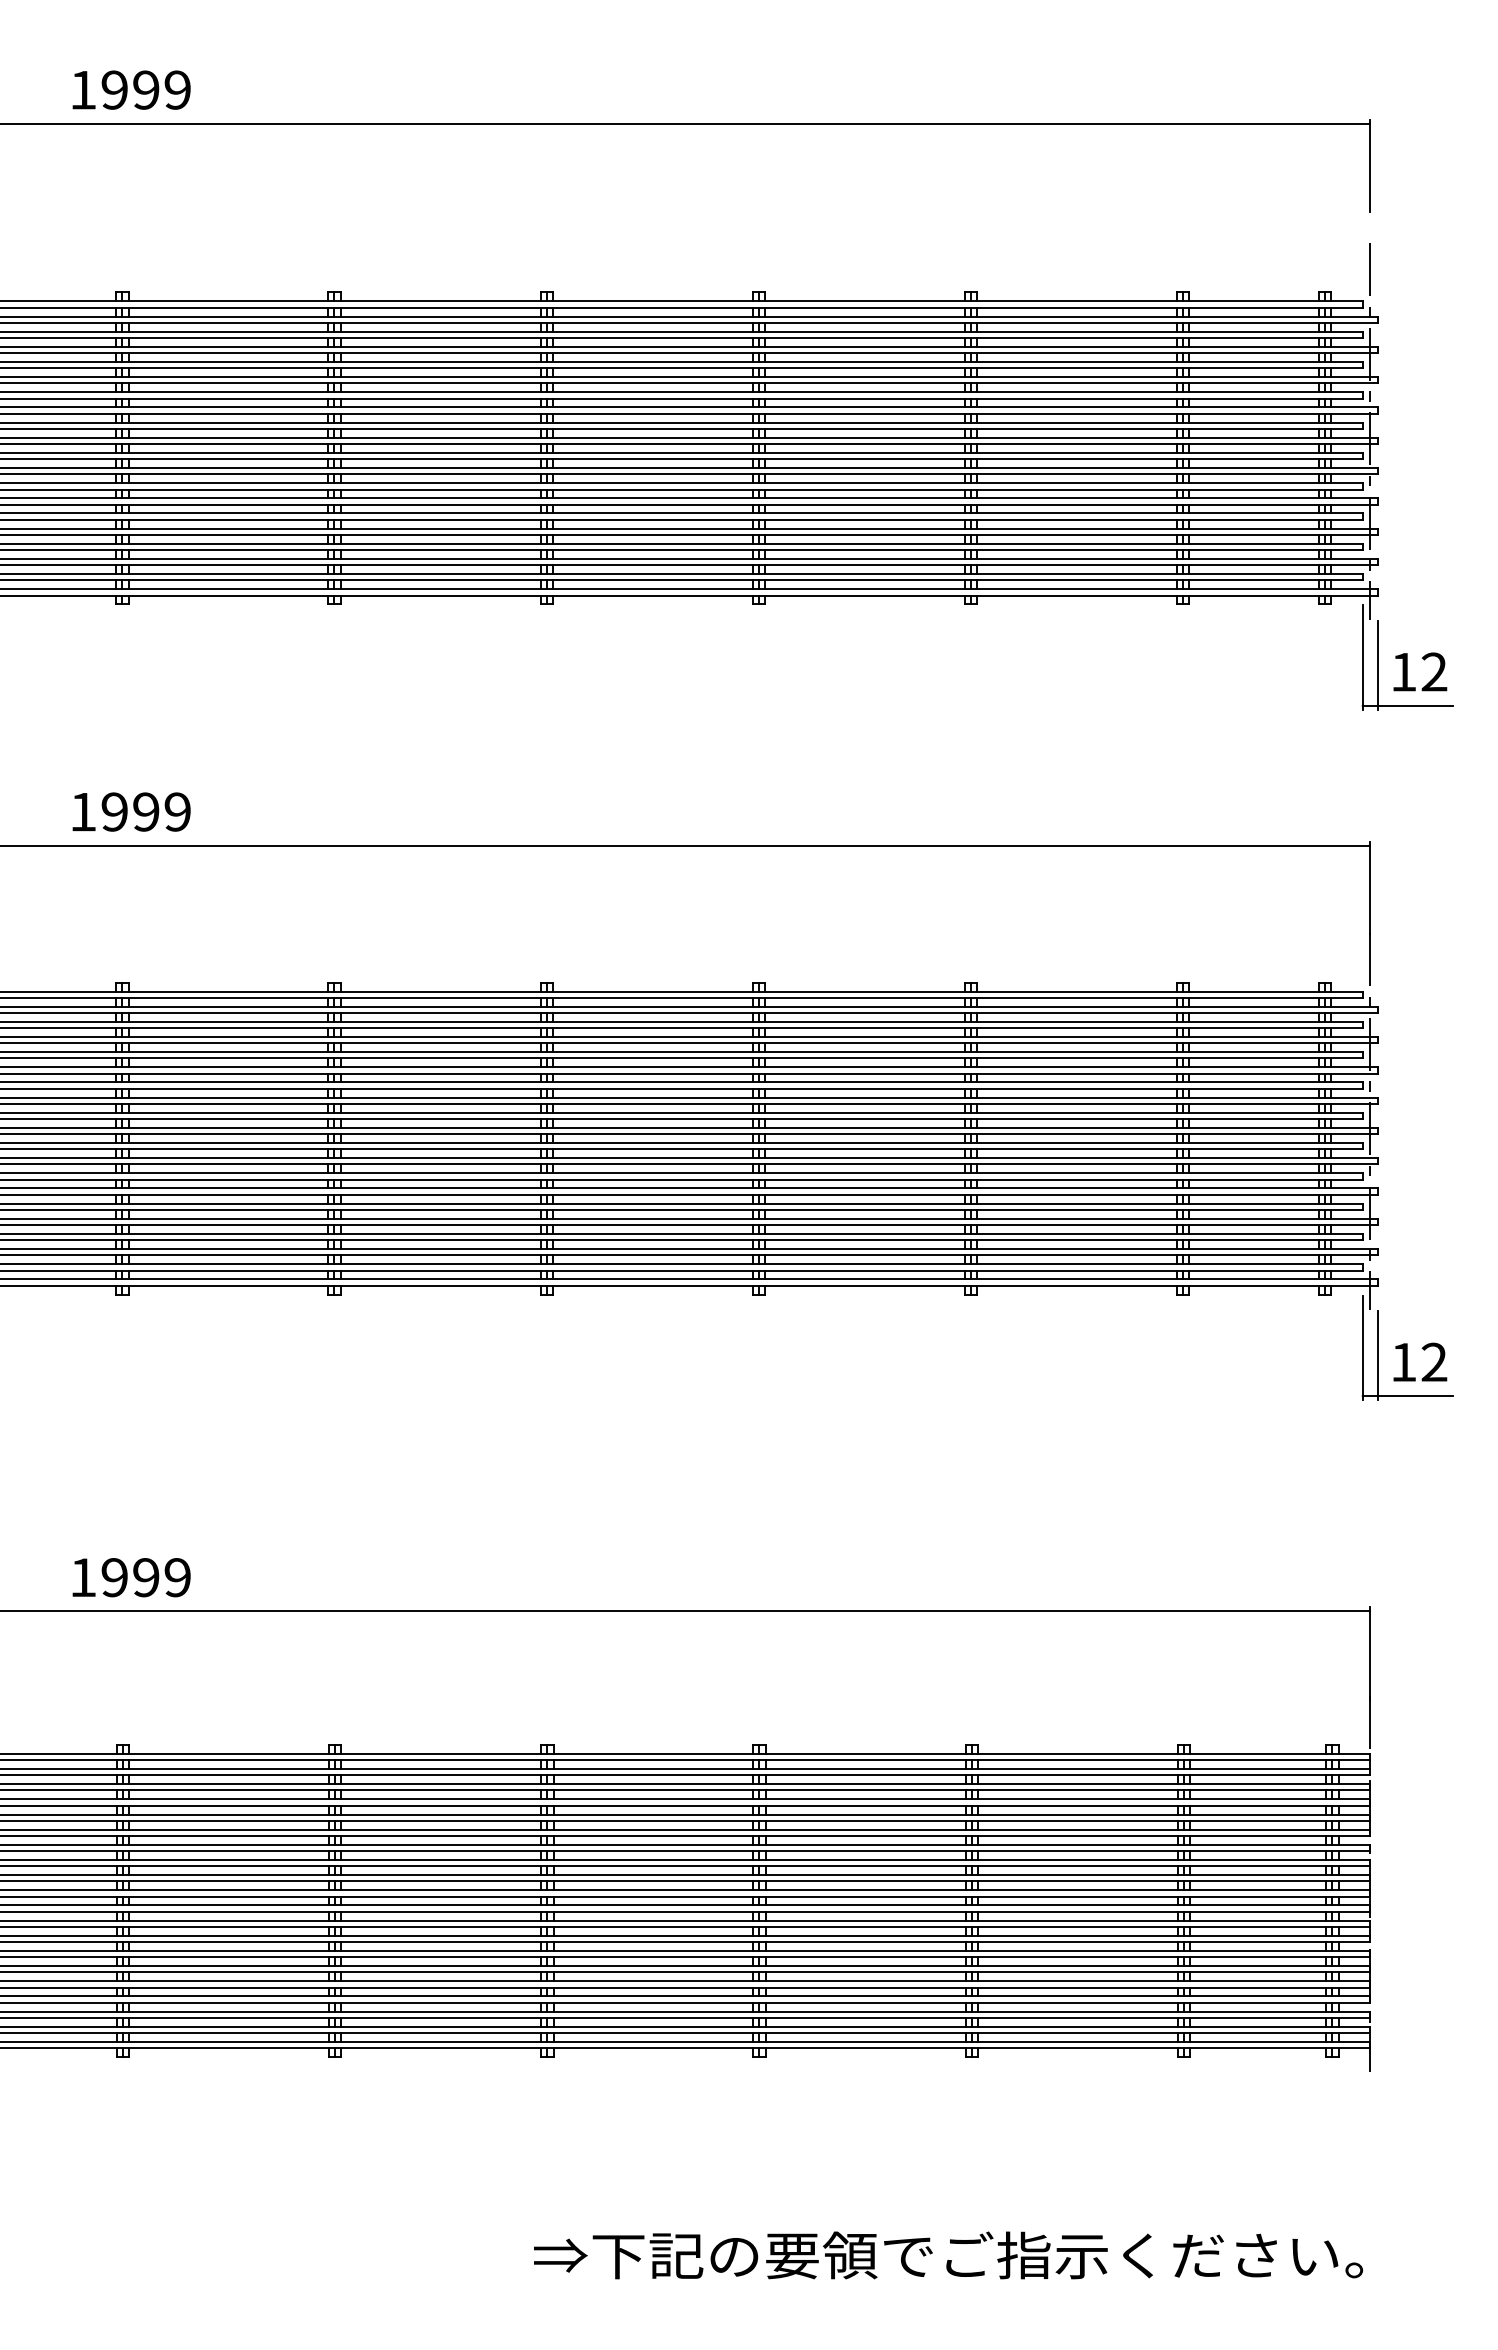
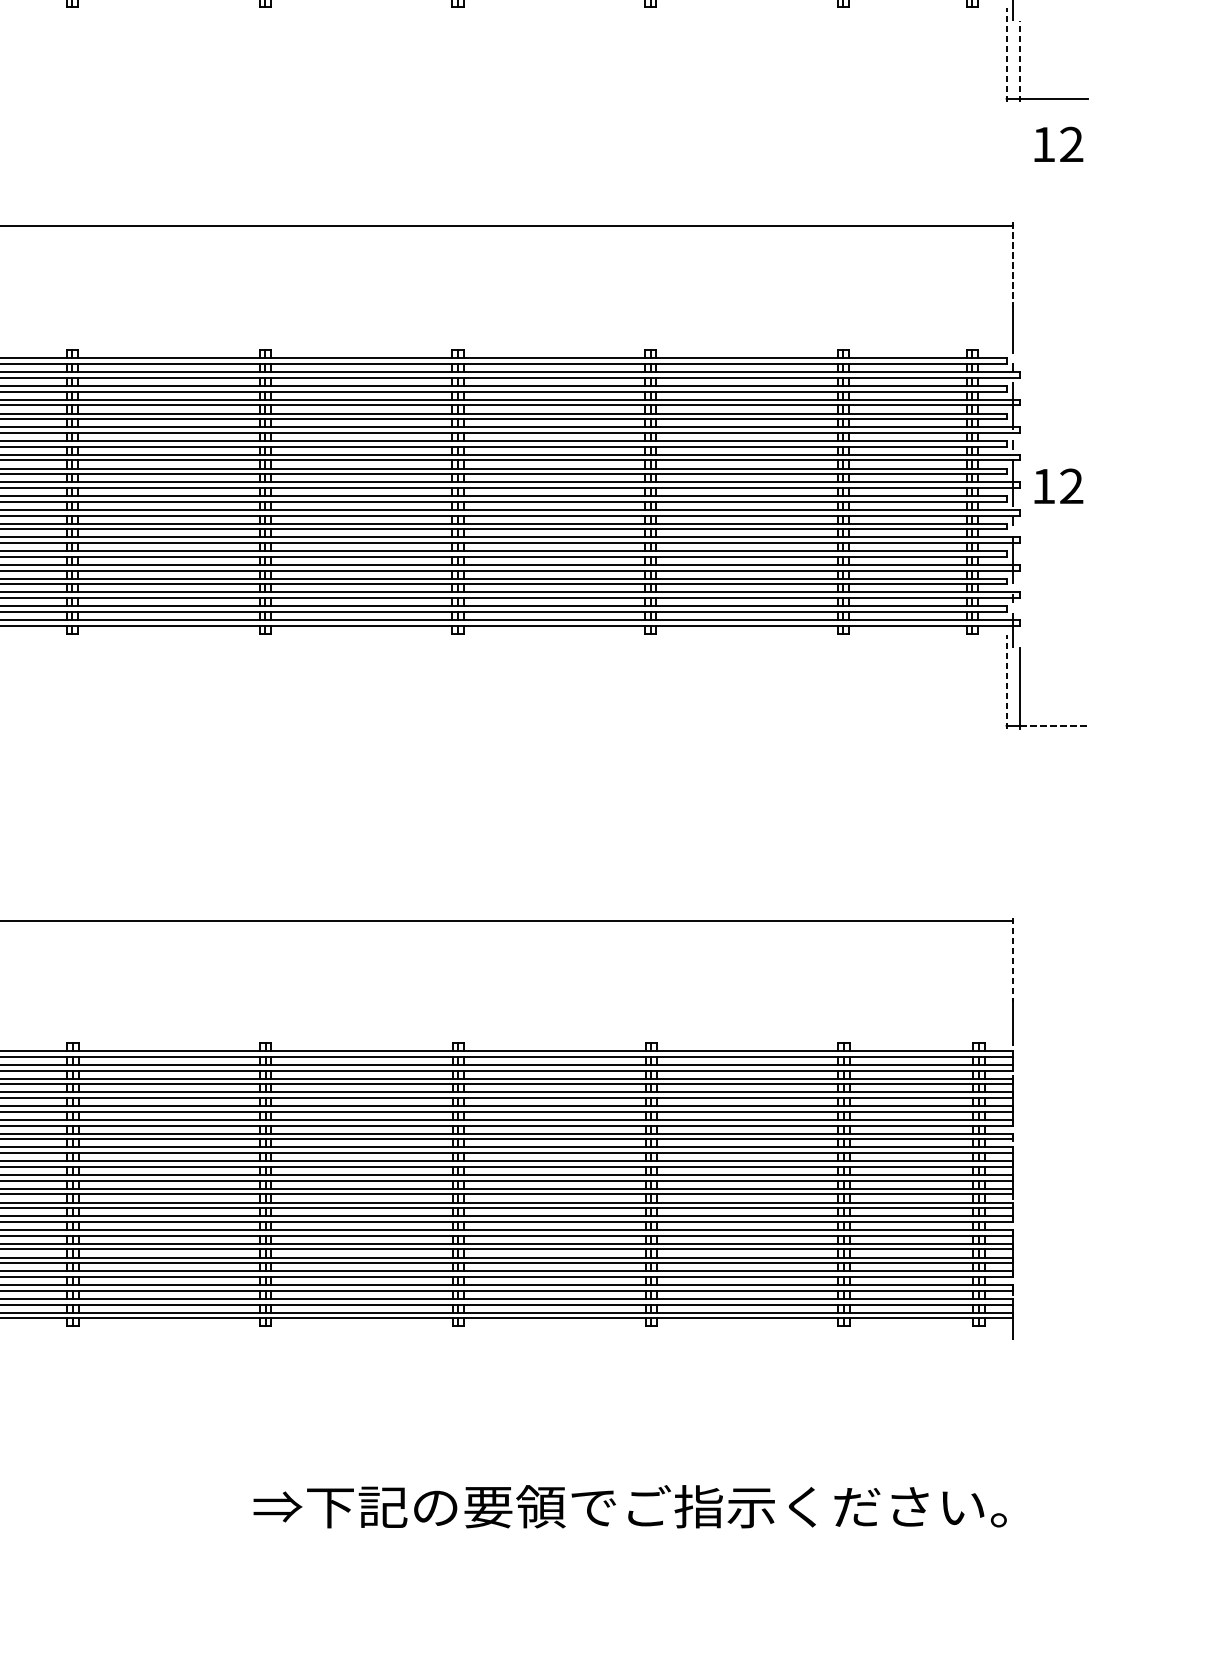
line: (1362, 656) -> (1006, 54), solid -> dashed
line: (1377, 664) -> (1019, 61), solid -> dashed
text: (1420, 671) -> (1059, 144), moved
line: (1369, 888) -> (1012, 264), solid -> dashed
line: (1362, 1347) -> (1006, 681), solid -> dashed
text: (1420, 1361) -> (1059, 485), moved
line: (1415, 1395) -> (1054, 725), solid -> dashed
line: (1369, 1654) -> (1012, 960), solid -> dashed

